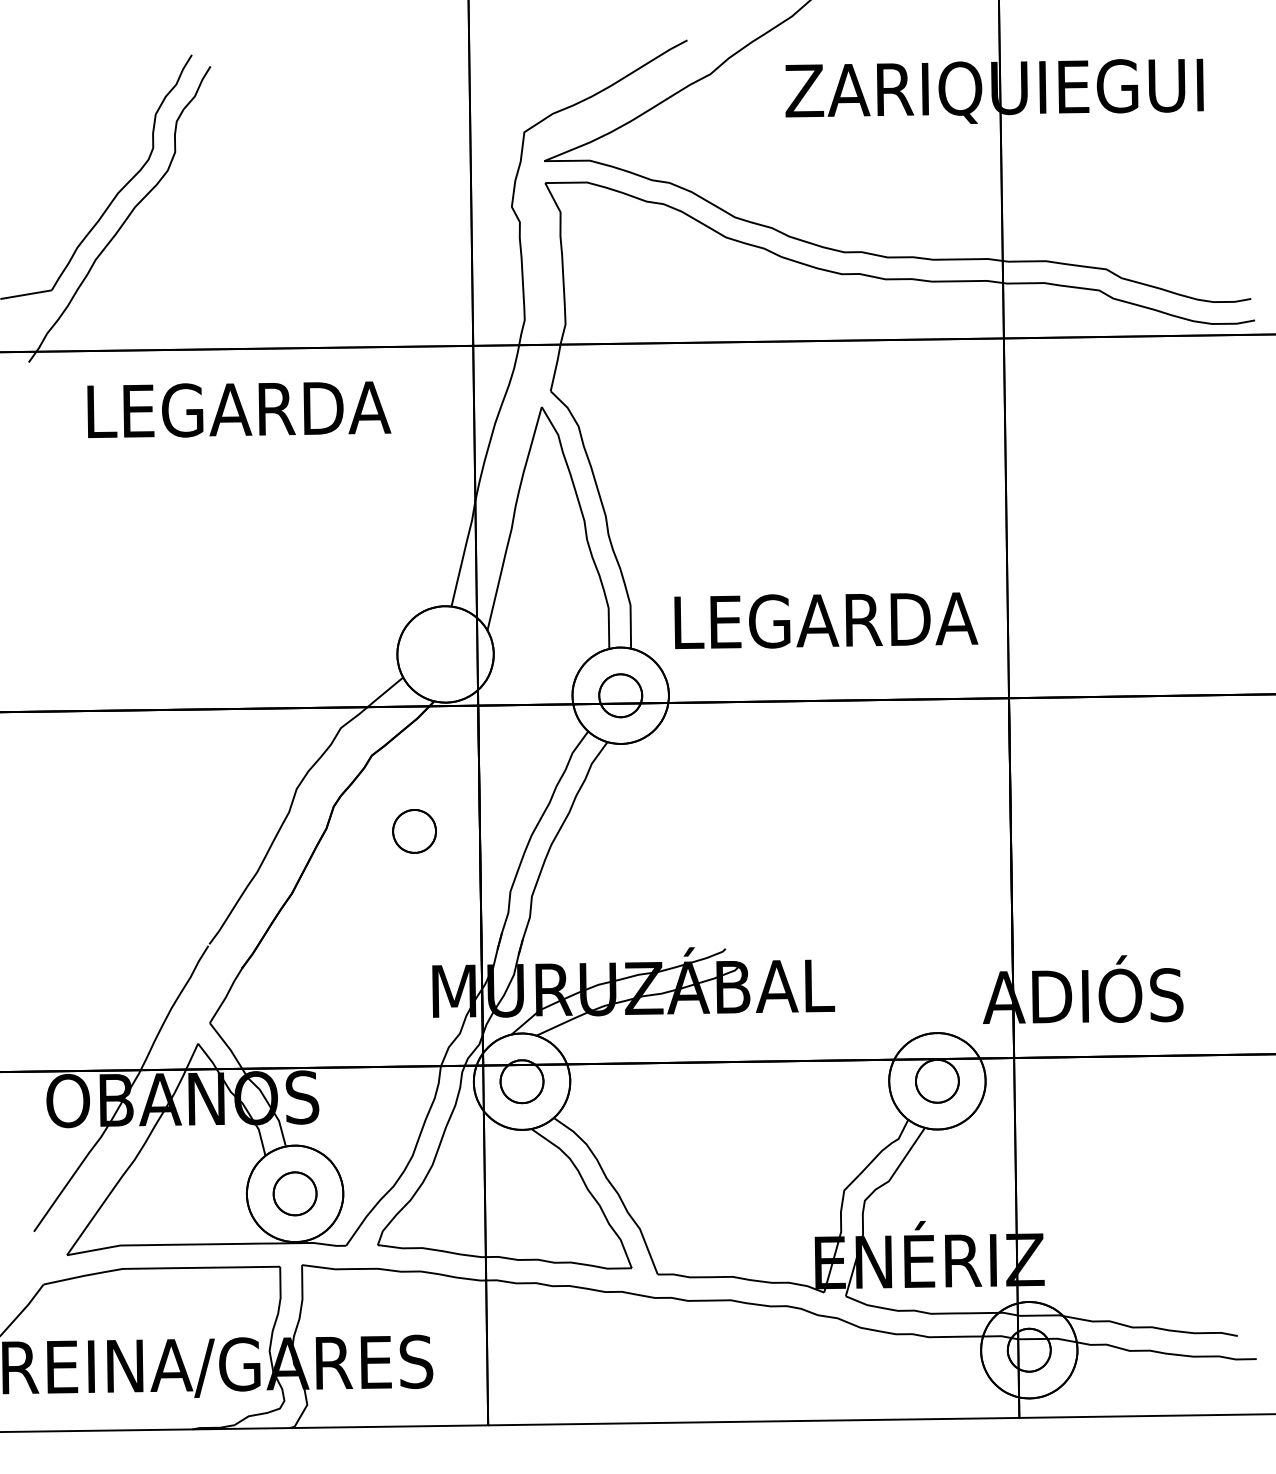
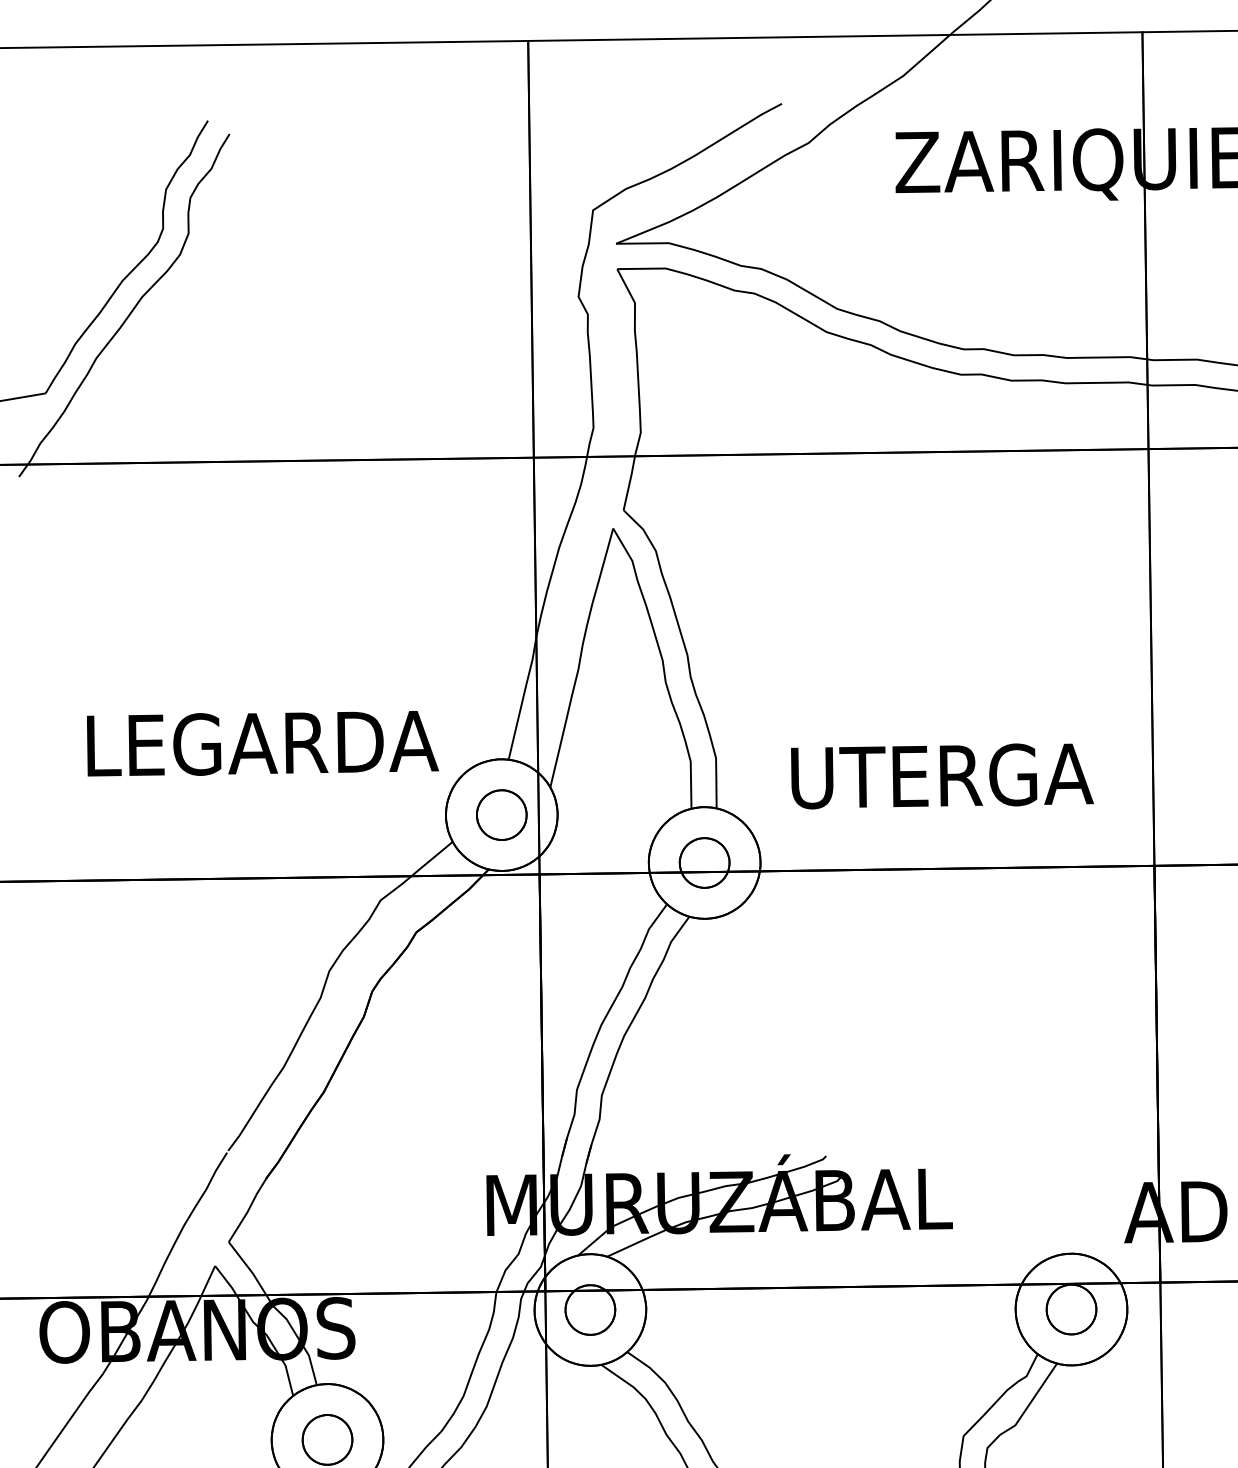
text: (239, 409) -> (263, 743), moved
text: (826, 620) -> (943, 775), LEGARDA -> UTERGA
part: (414, 831) -> (501, 815), moved

